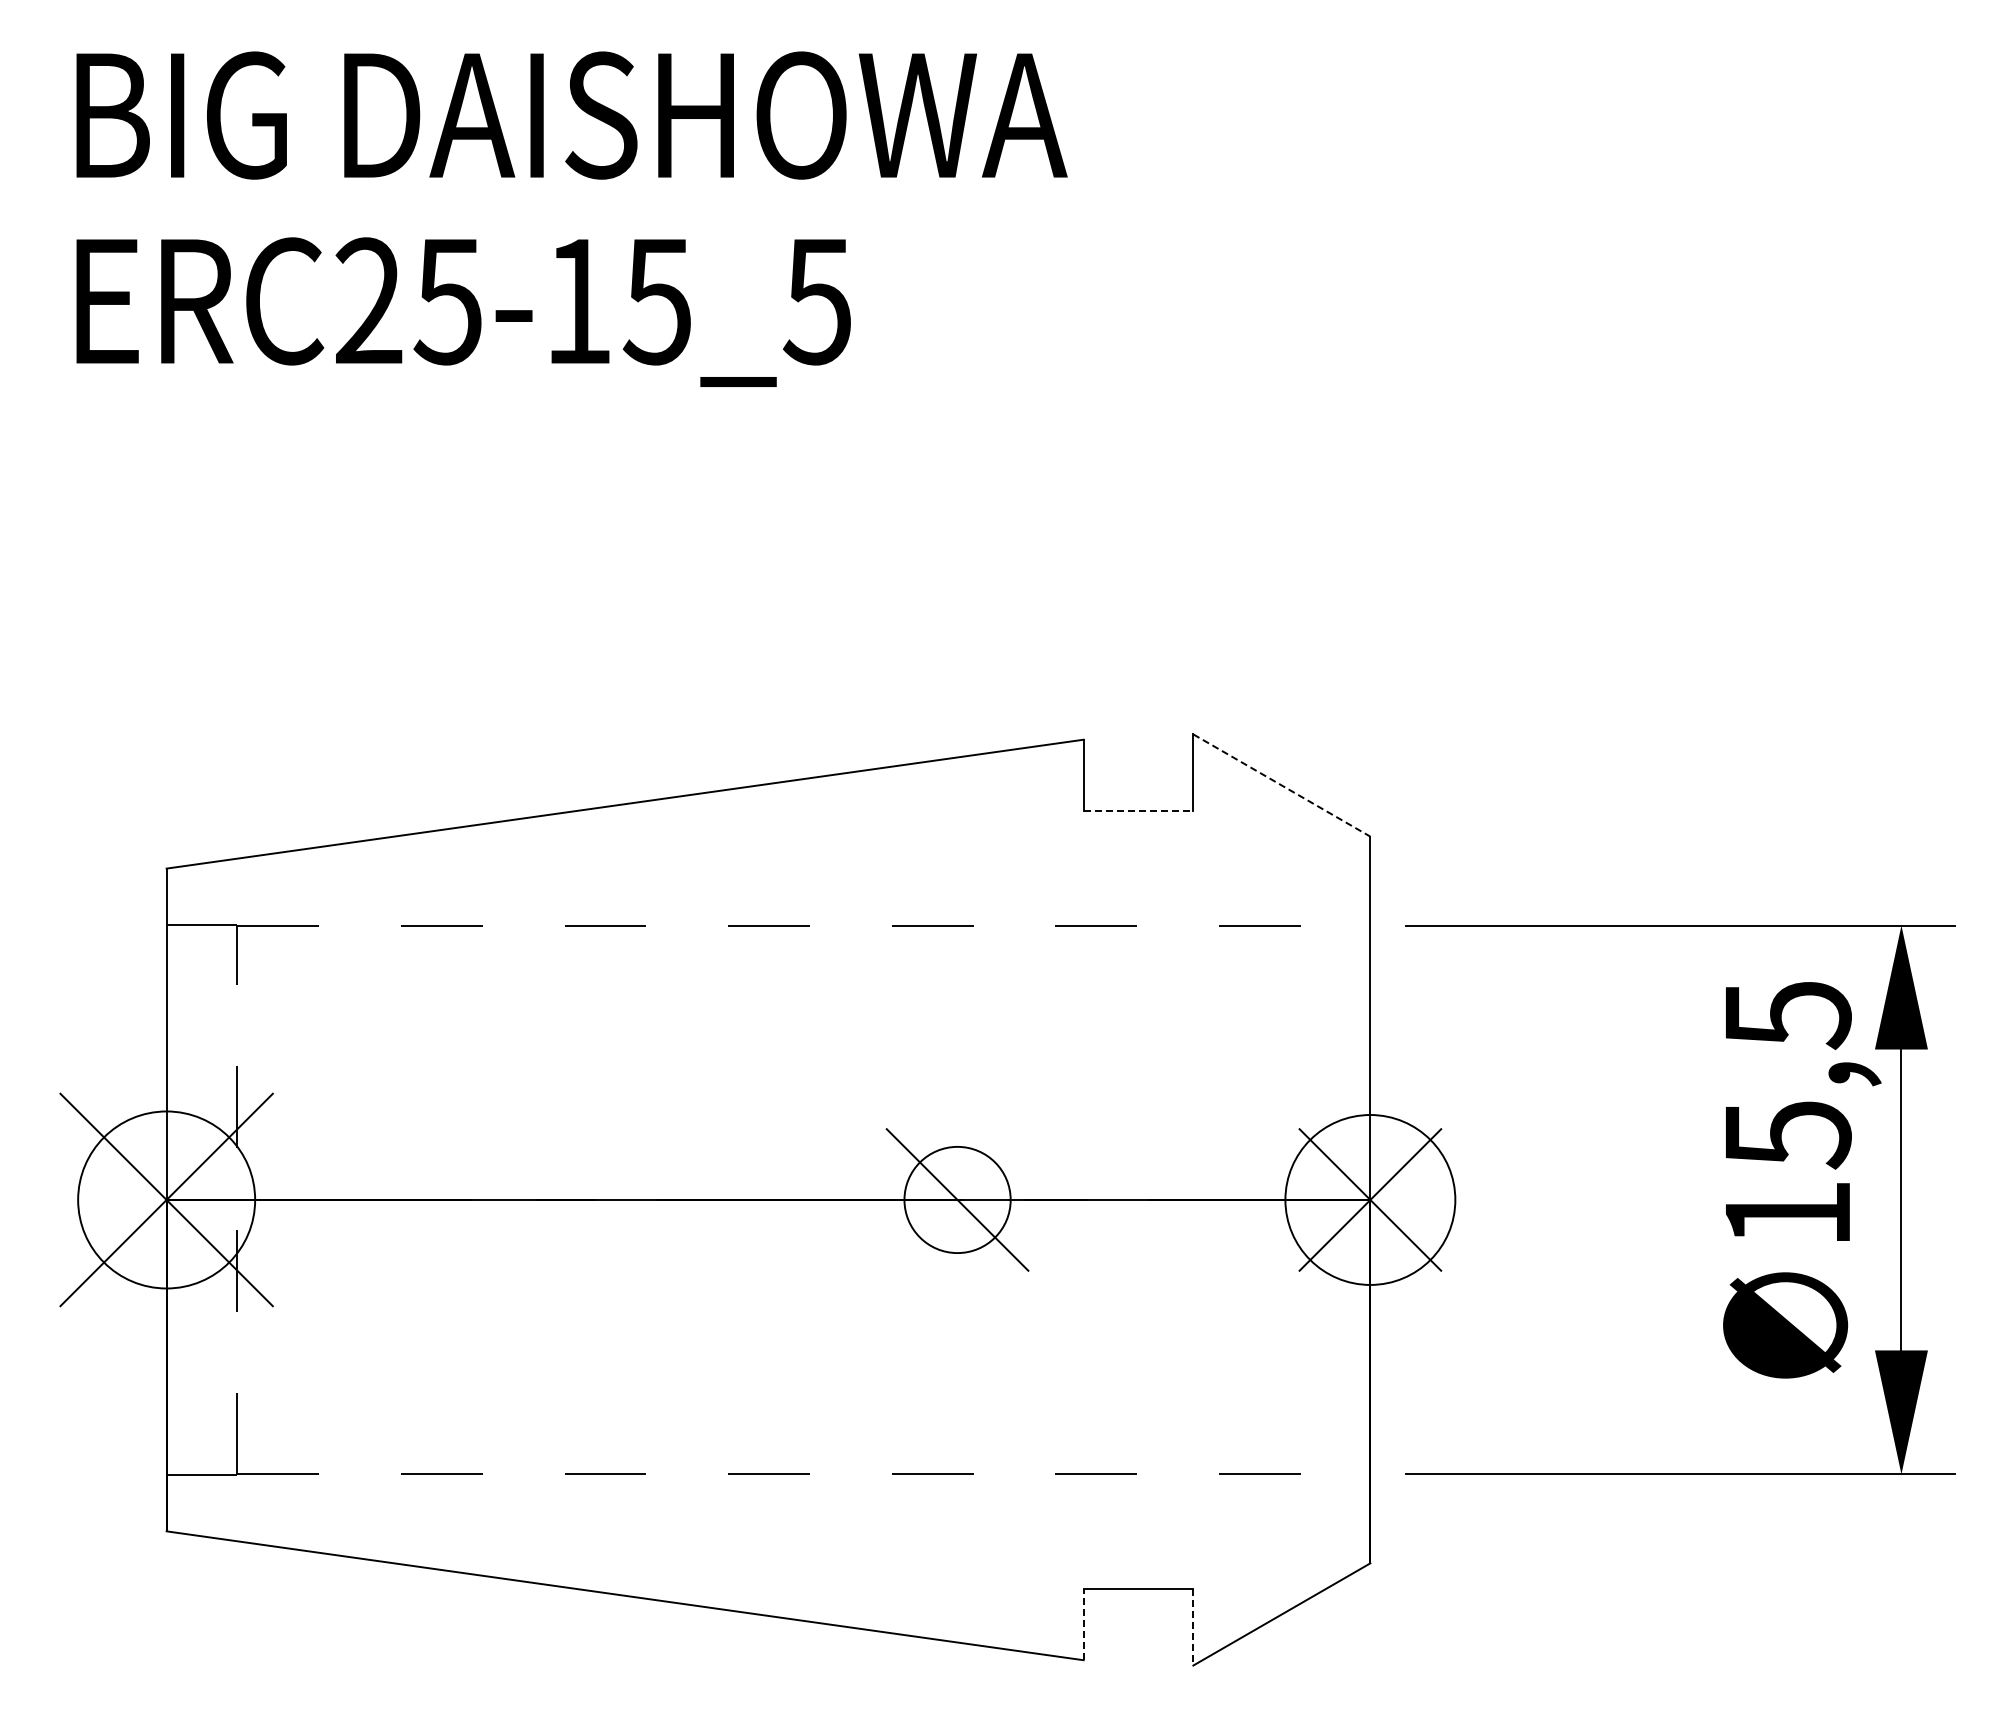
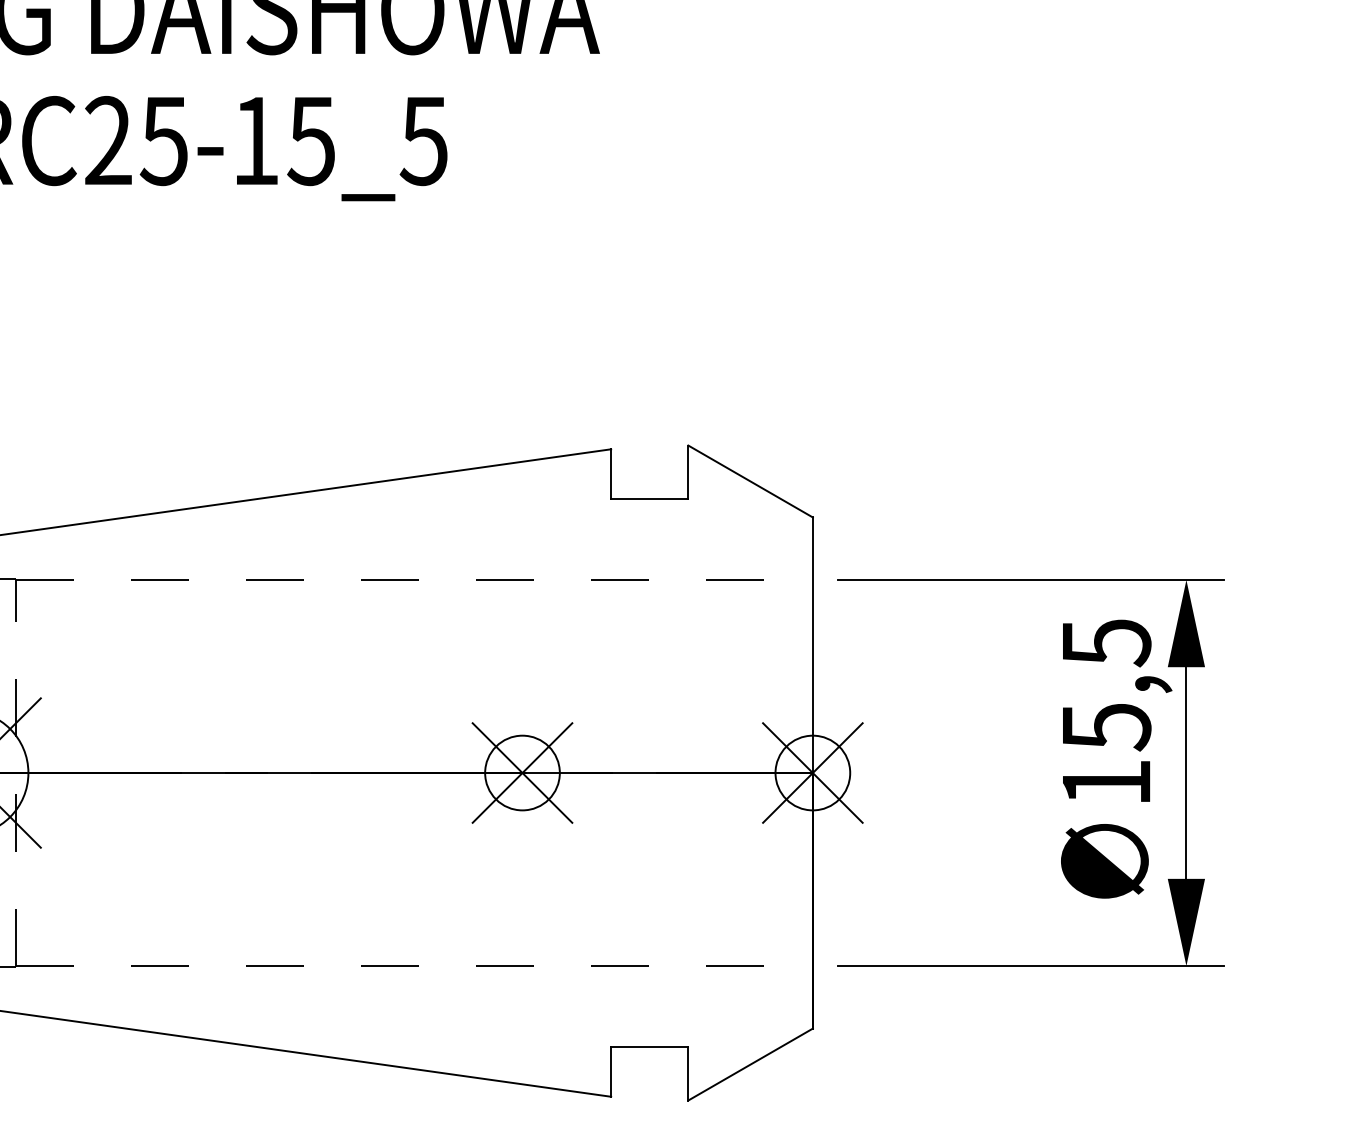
line: (1282, 785) -> (751, 481), dashed -> solid
line: (1138, 810) -> (649, 499), dashed -> solid
line: (957, 1199) -> (522, 772), added
circle: (1370, 1199) -> (812, 772), size x0.62
line: (1083, 1624) -> (611, 1071), dashed -> solid
line: (1193, 1627) -> (688, 1073), dashed -> solid

